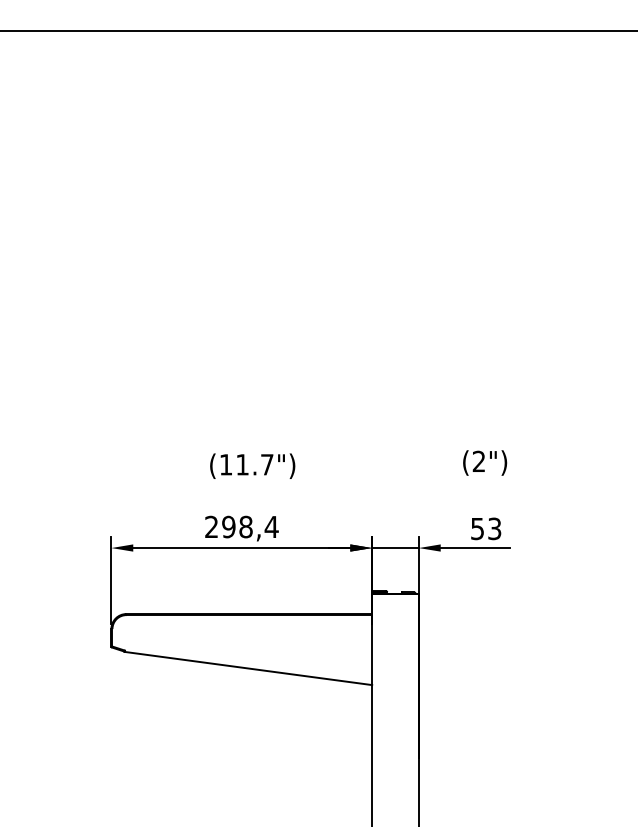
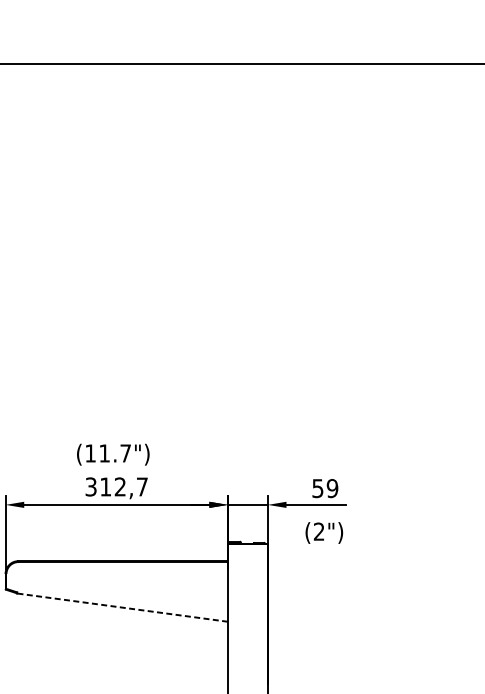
text: (485, 462) -> (324, 532), moved
text: (252, 465) -> (113, 454), moved
text: (241, 526) -> (116, 486), 298,4 -> 312,7
text: (494, 528) -> (332, 488), 53 -> 59
line: (248, 668) -> (122, 607), solid -> dashed

